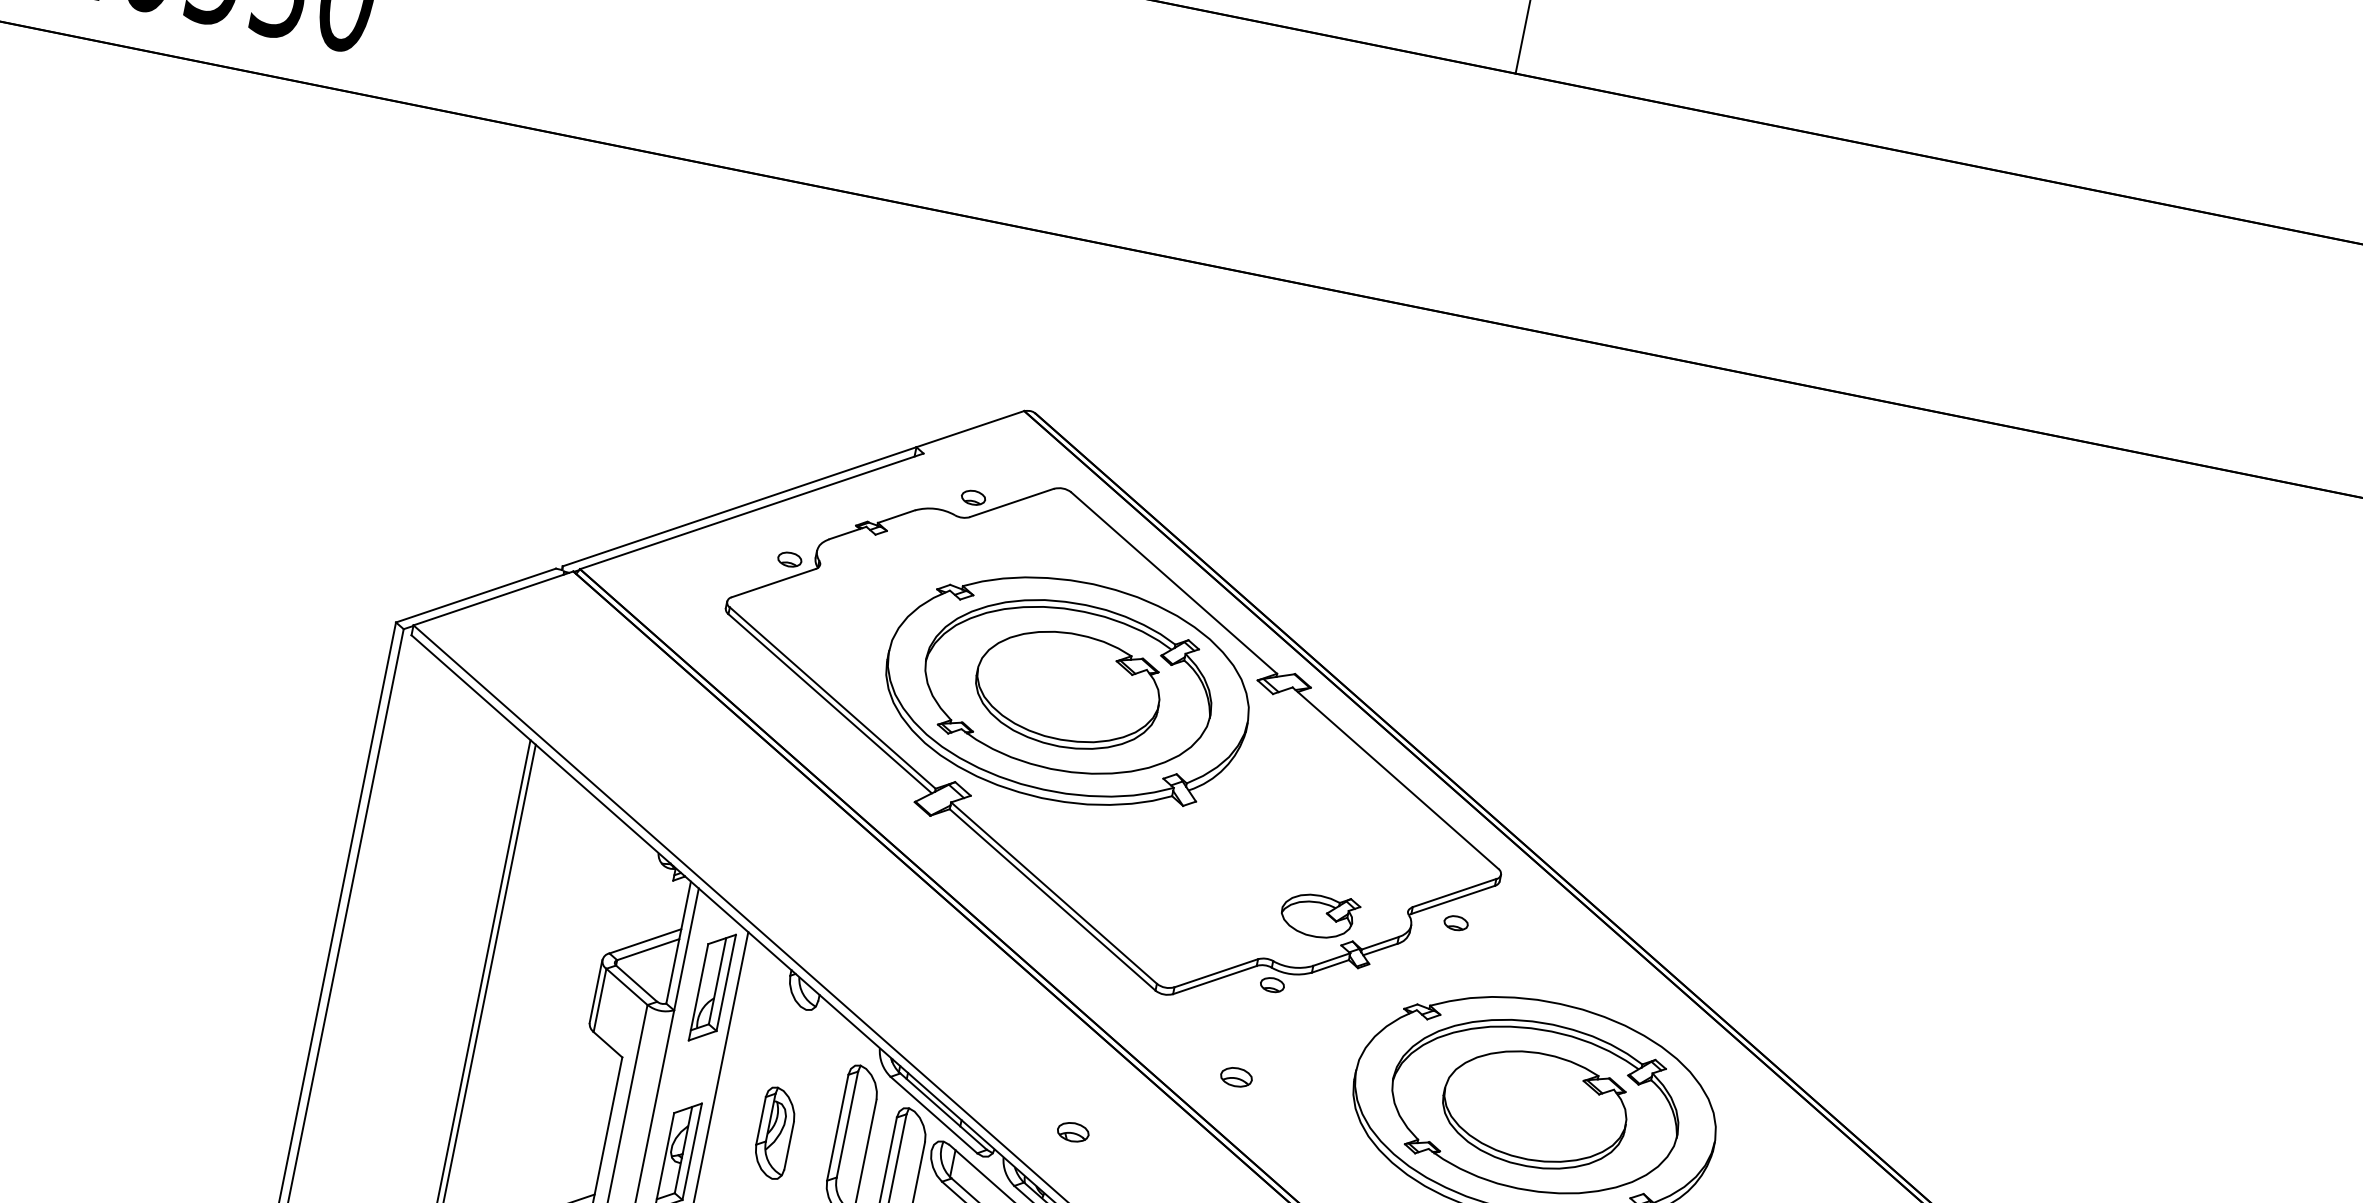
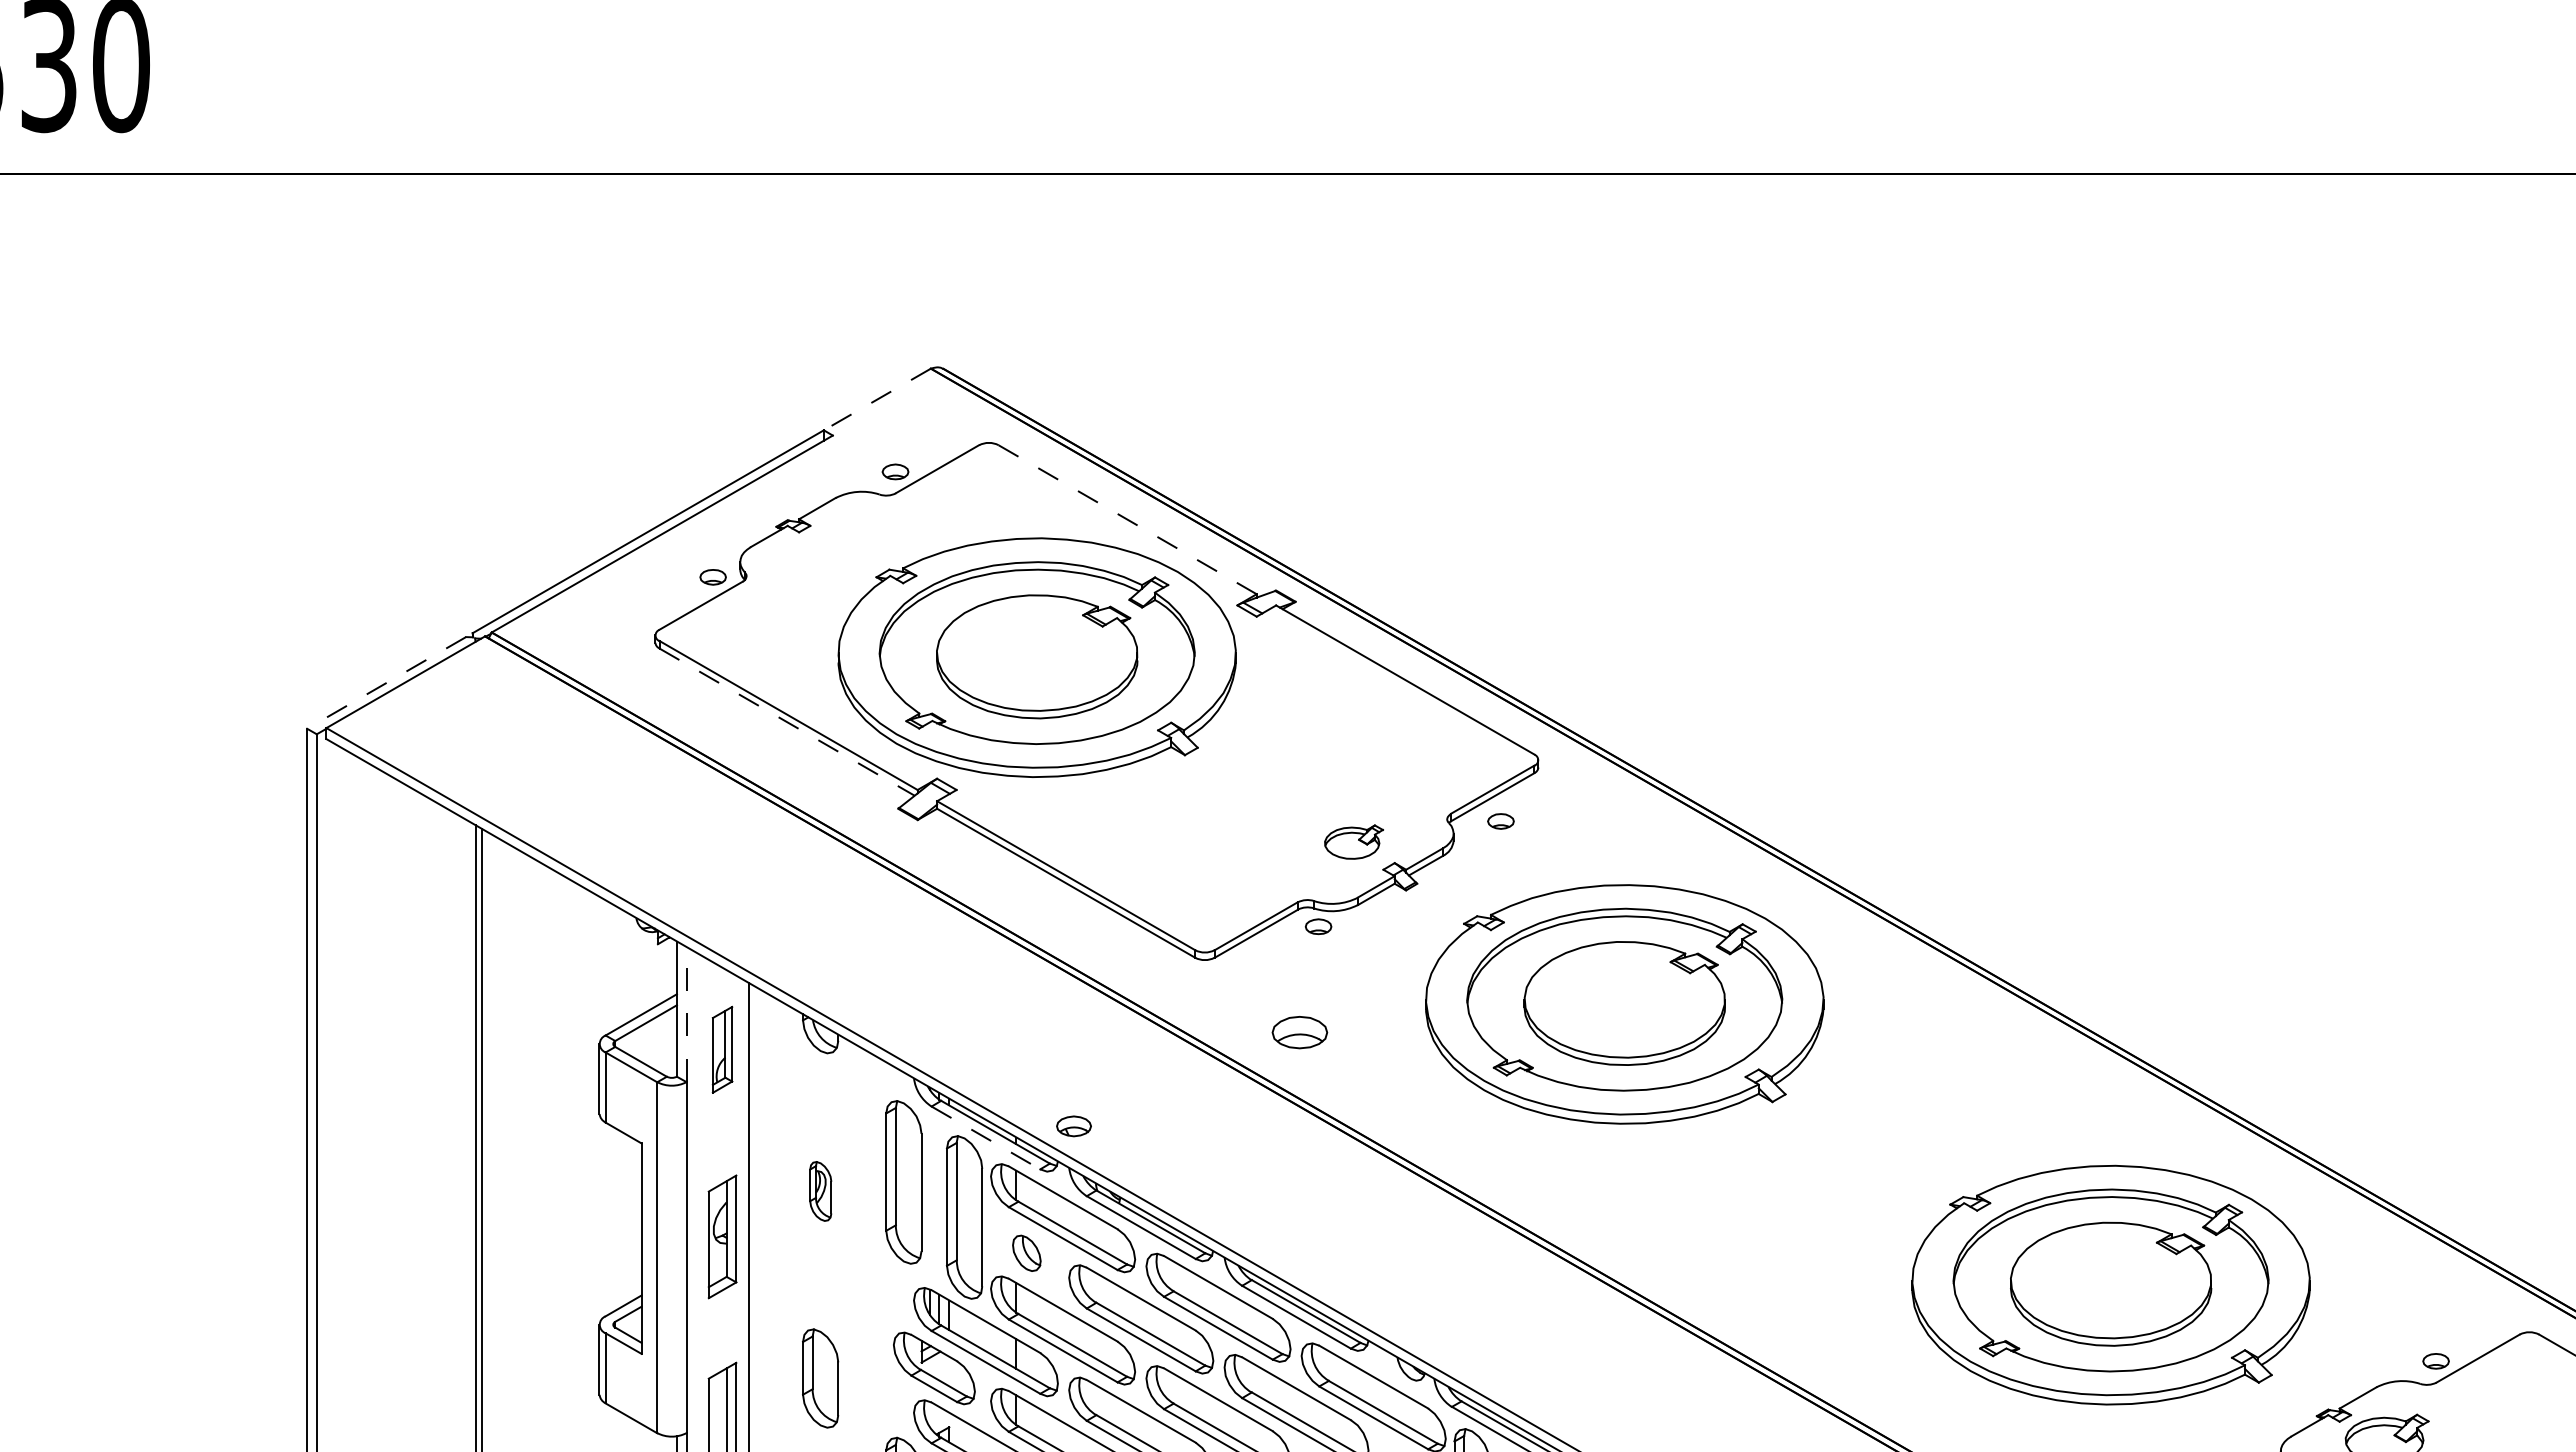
line: (970, 429) -> (877, 399), solid -> dashed
line: (1174, 582) -> (1127, 519), solid -> dashed
line: (476, 595) -> (386, 682), solid -> dashed
line: (830, 704) -> (787, 722), solid -> dashed
part: (1319, 914) -> (1353, 841), size x0.7
line: (686, 949) -> (686, 1014), solid -> dashed
part: (712, 987) -> (722, 1049), size x0.7
part: (1236, 1077) -> (1300, 1032), size x1.6
line: (933, 1114) -> (985, 1137), solid -> dashed
part: (1072, 1132) -> (1073, 1126), moved
part: (774, 1133) -> (820, 1191), size x0.6

